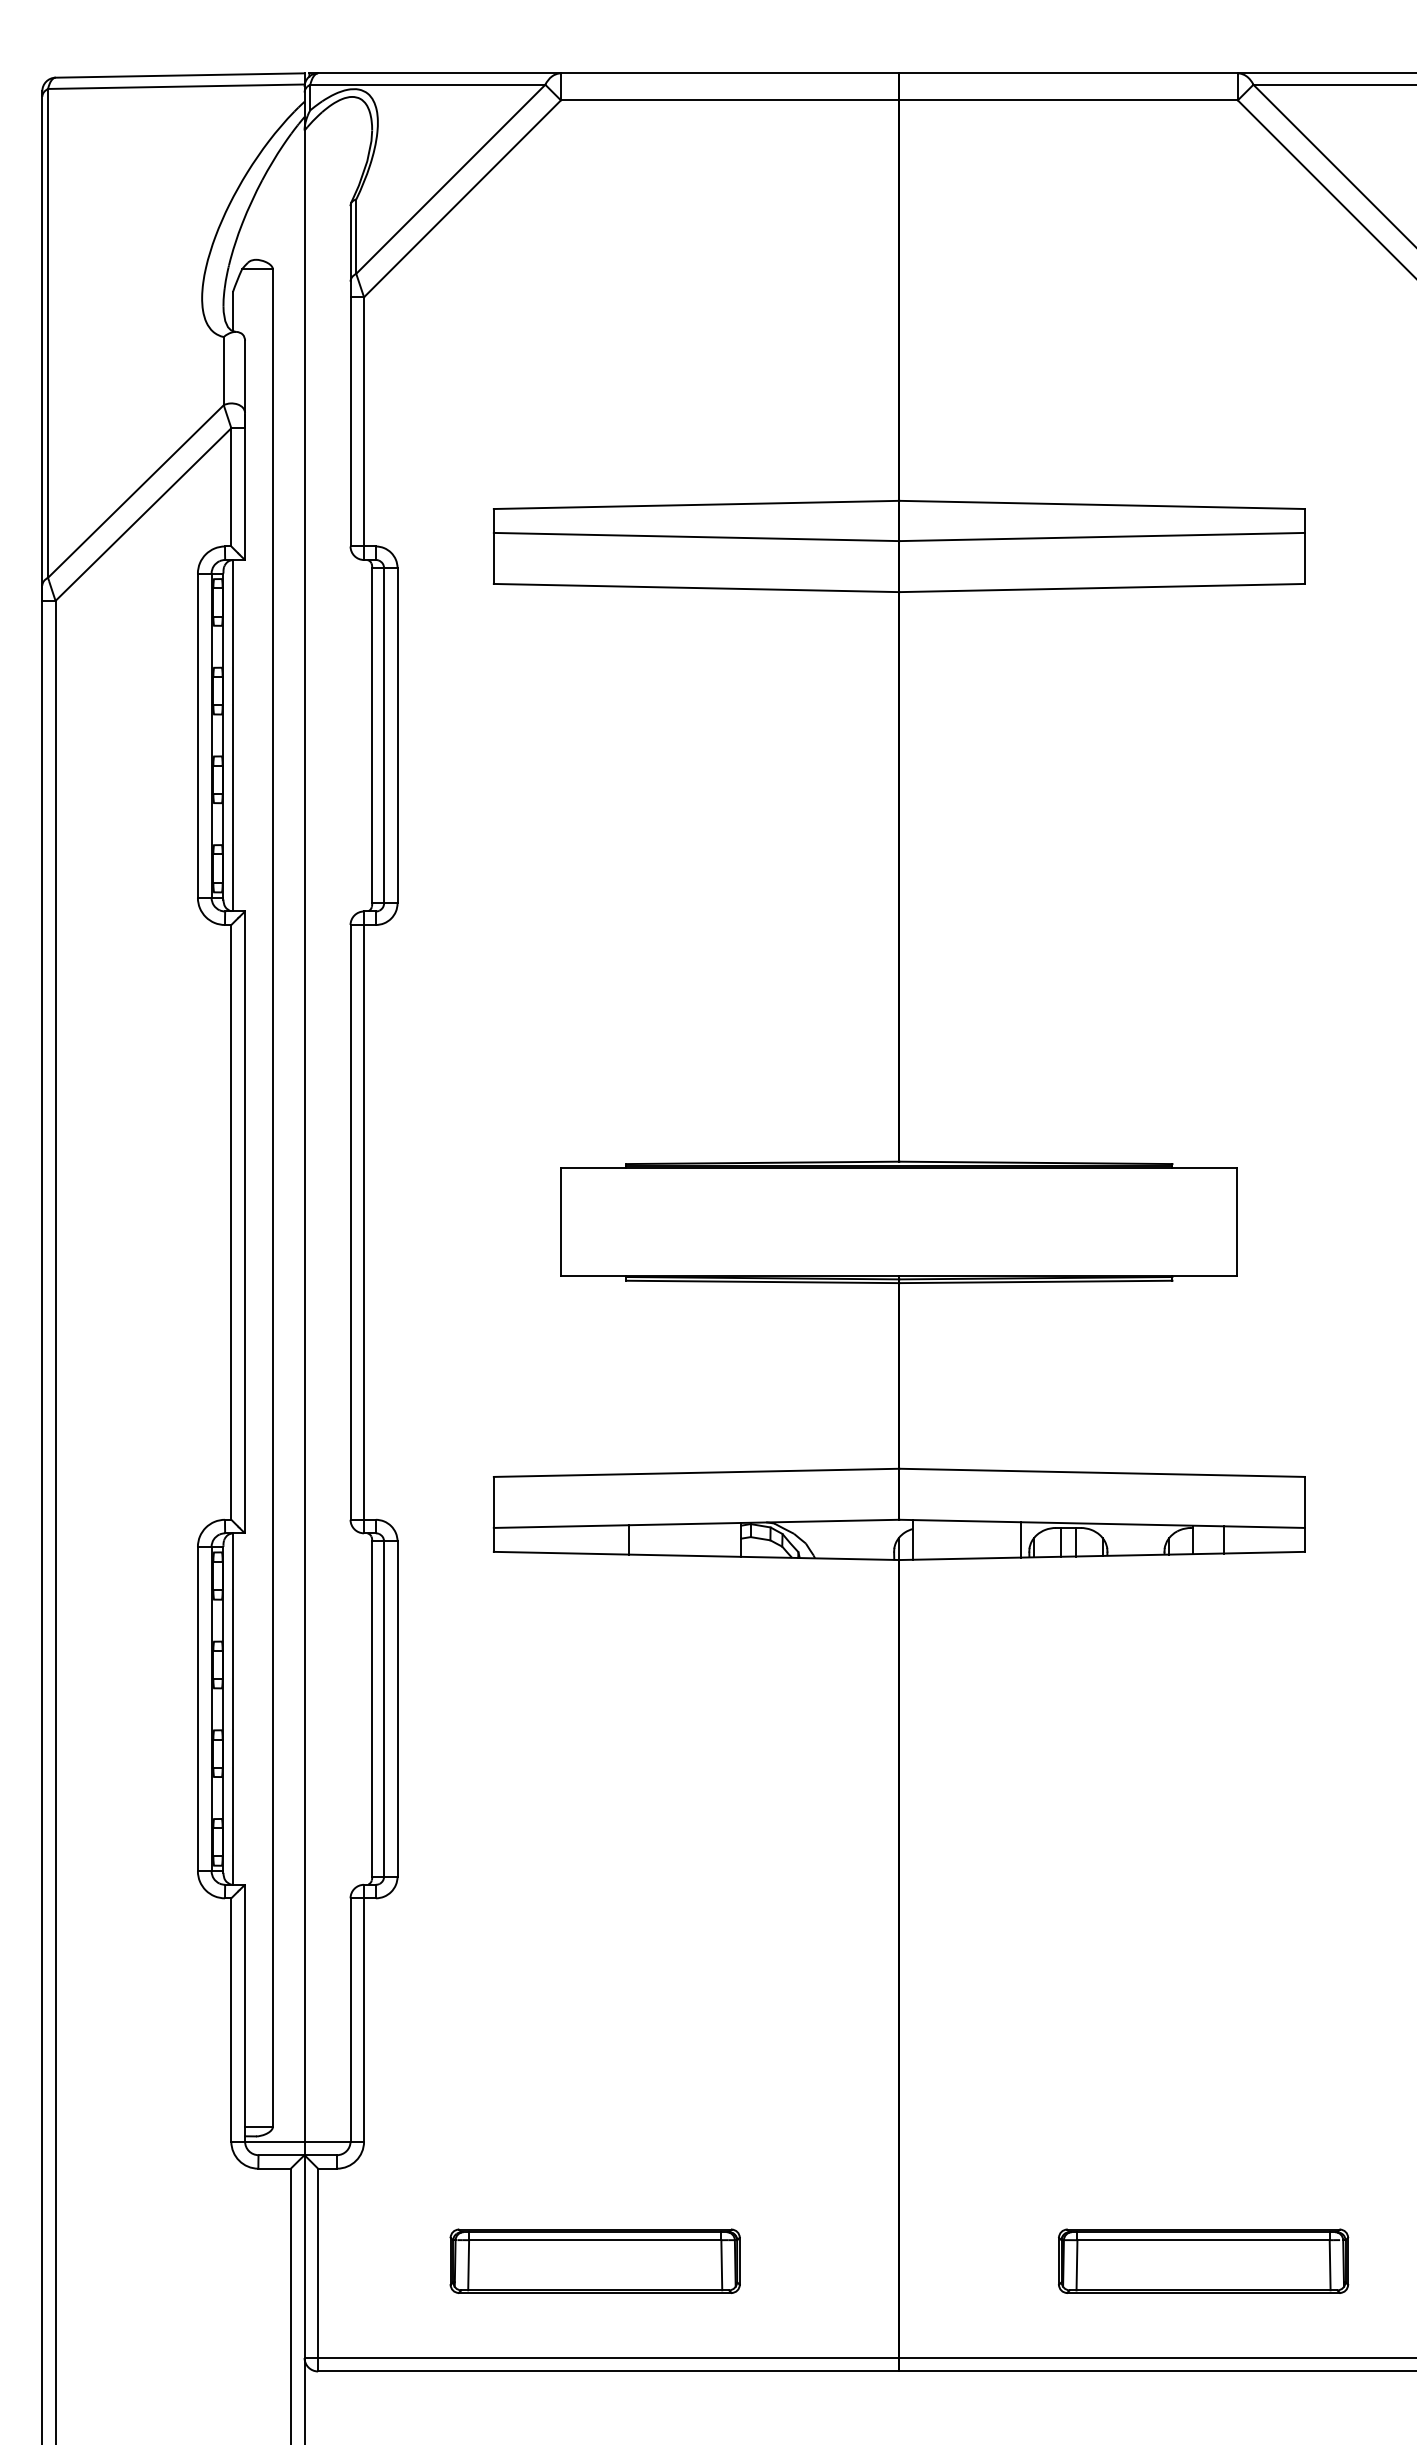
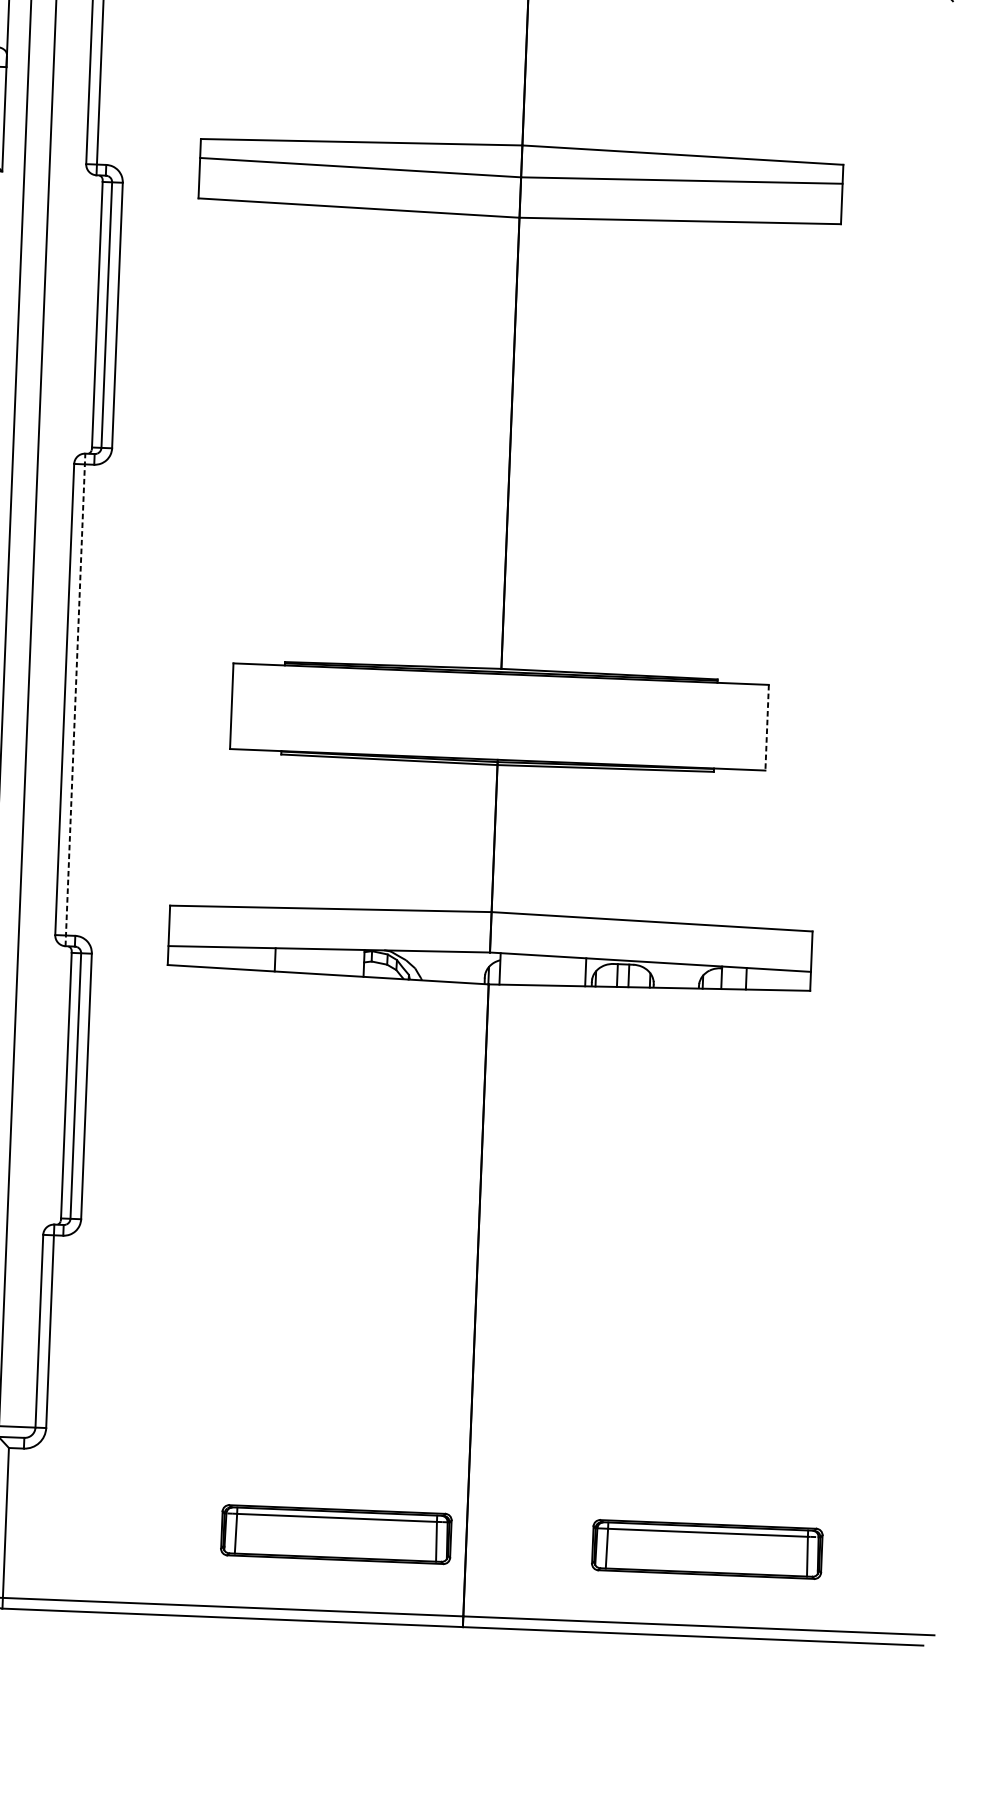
line: (364, 1222) -> (75, 700), solid -> dashed
line: (1237, 1222) -> (767, 727), solid -> dashed
part: (594, 2260) -> (335, 1533), moved

